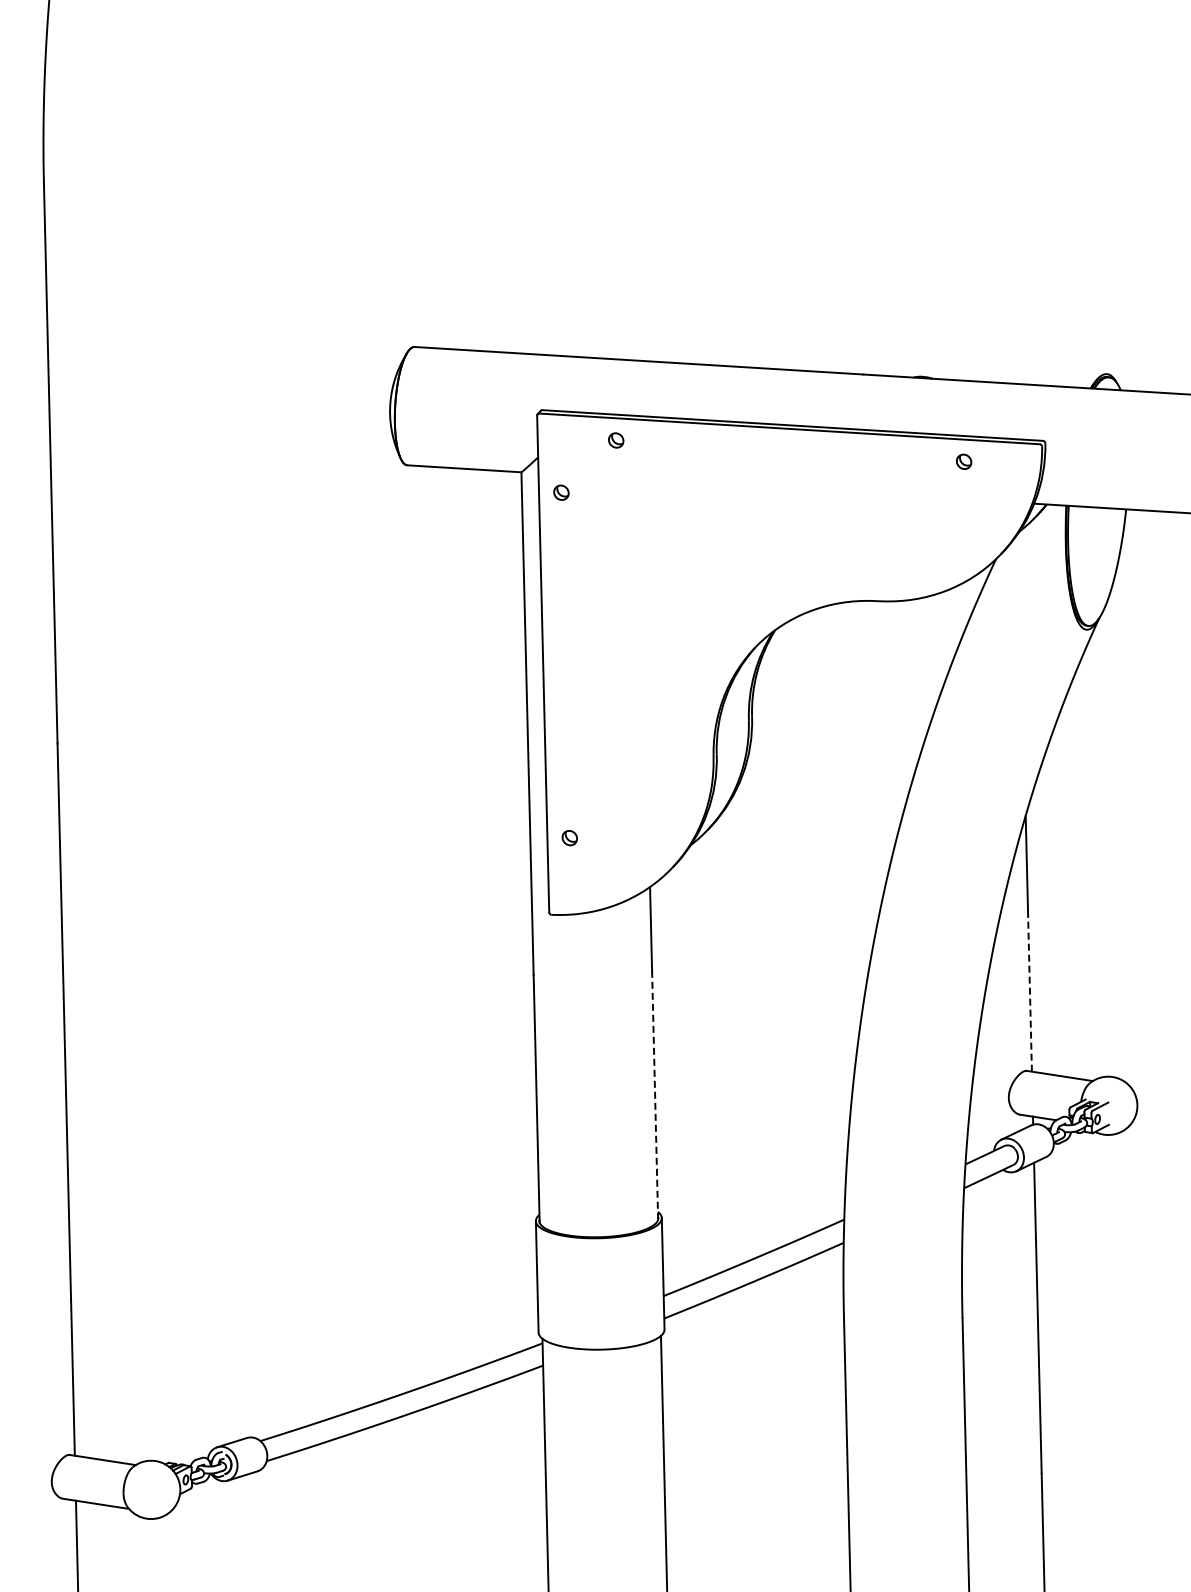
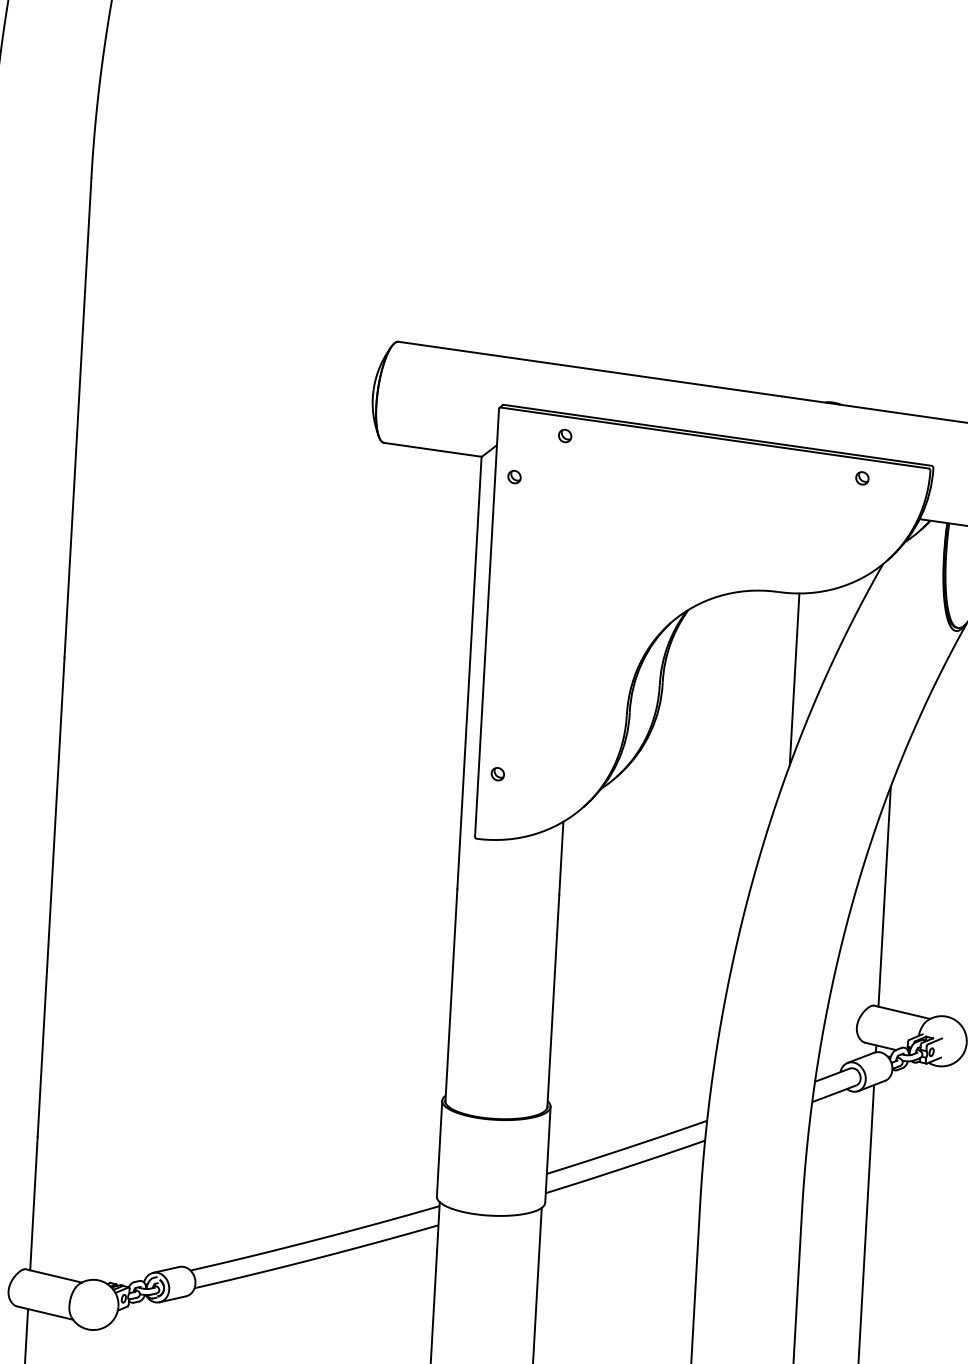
line: (903, 700) -> (793, 679), added
line: (1030, 994) -> (882, 940), dashed -> solid
line: (655, 1095) -> (553, 1001), dashed -> solid

